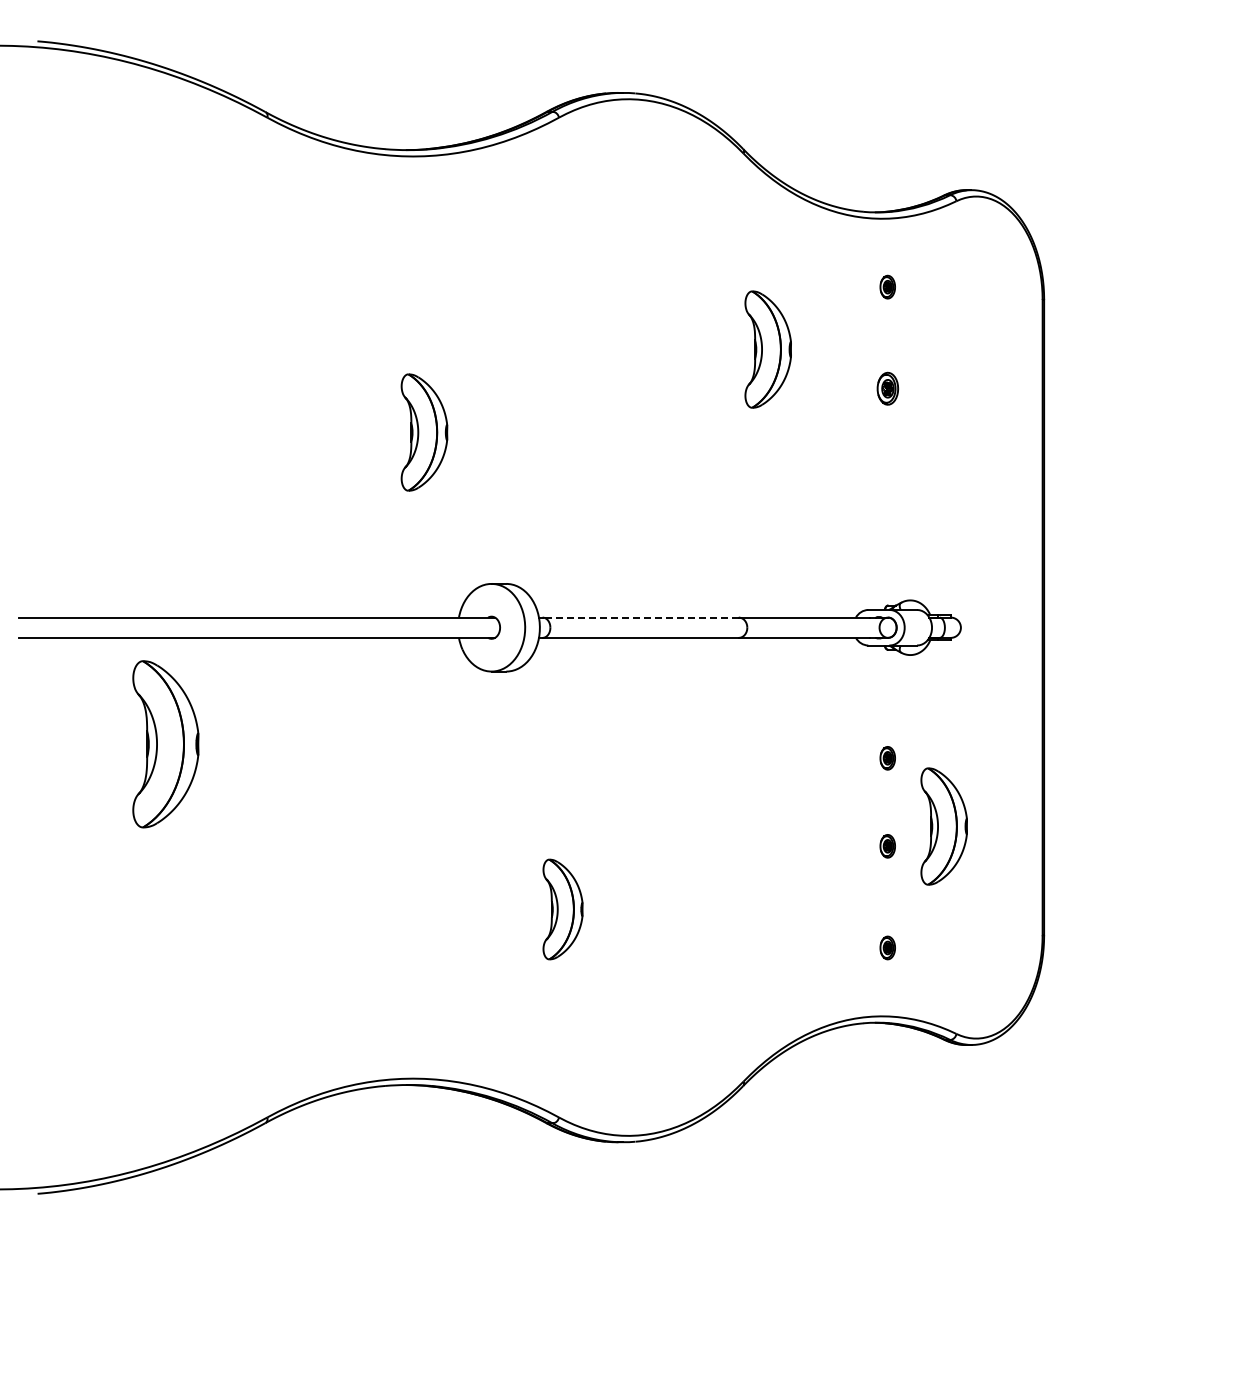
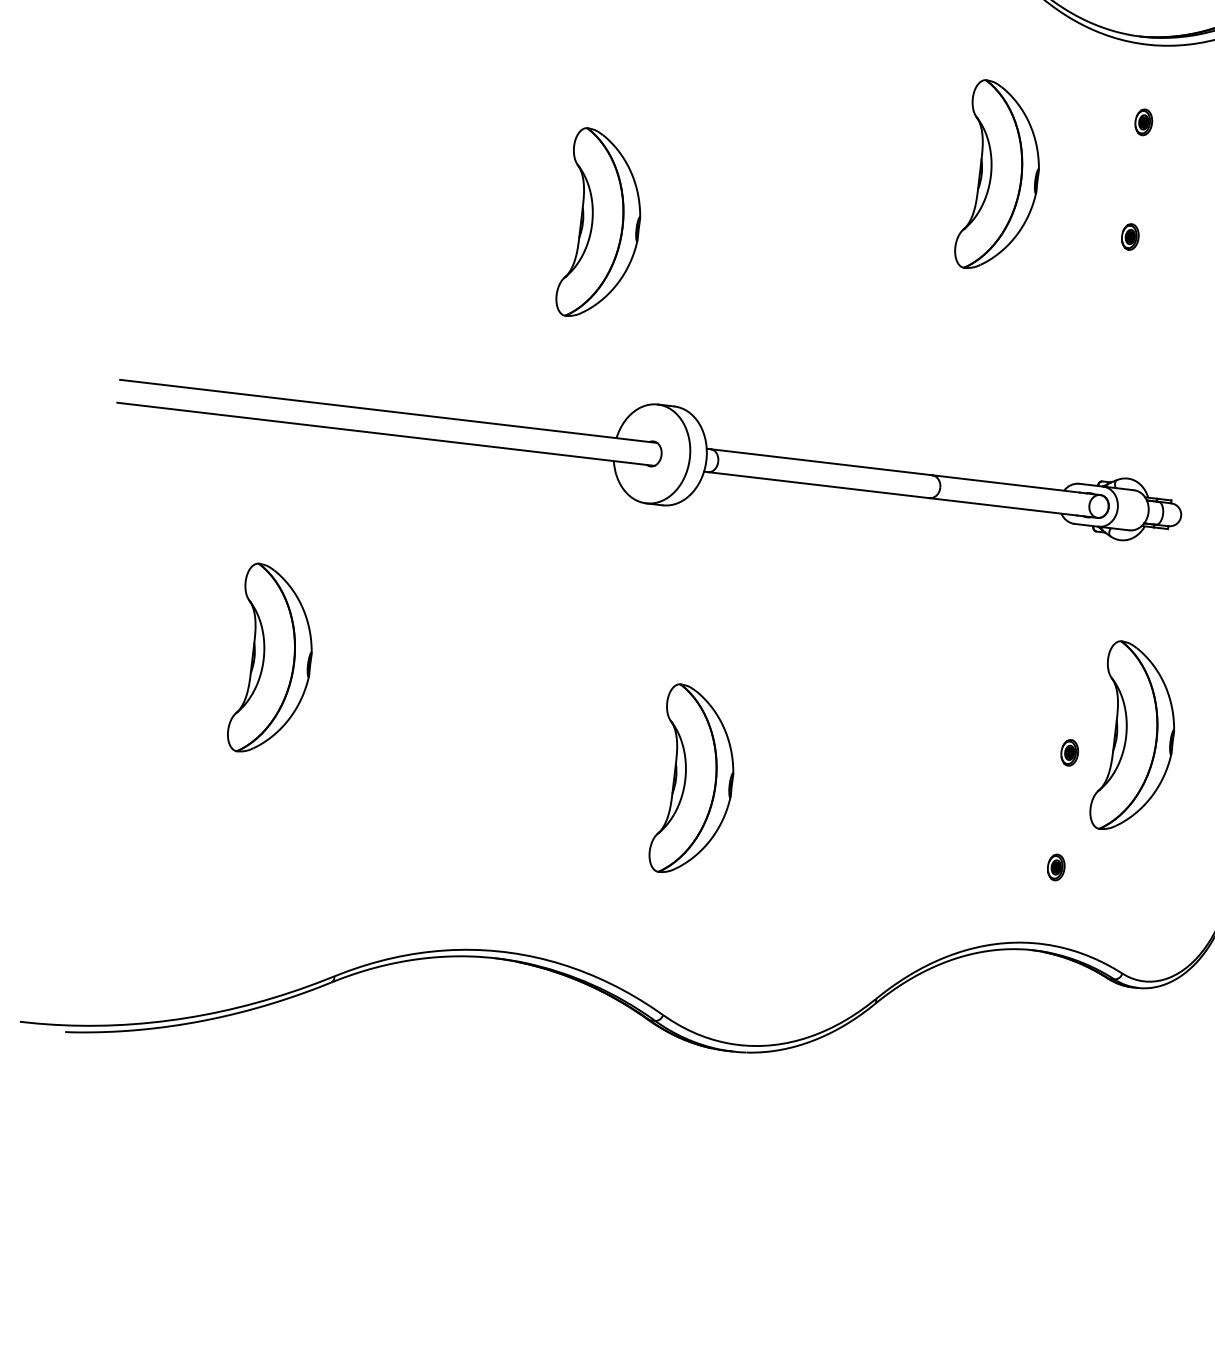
part: (767, 349) -> (999, 176), size x1.43
part: (887, 388) -> (1130, 236), size x0.71
part: (424, 432) -> (602, 224), size x1.43
line: (640, 617) -> (821, 462), dashed -> solid
part: (165, 744) -> (273, 660), moved
part: (887, 758) -> (1081, 653), removed
part: (943, 826) -> (1135, 737), size x1.43
part: (562, 909) -> (694, 781), size x1.67

